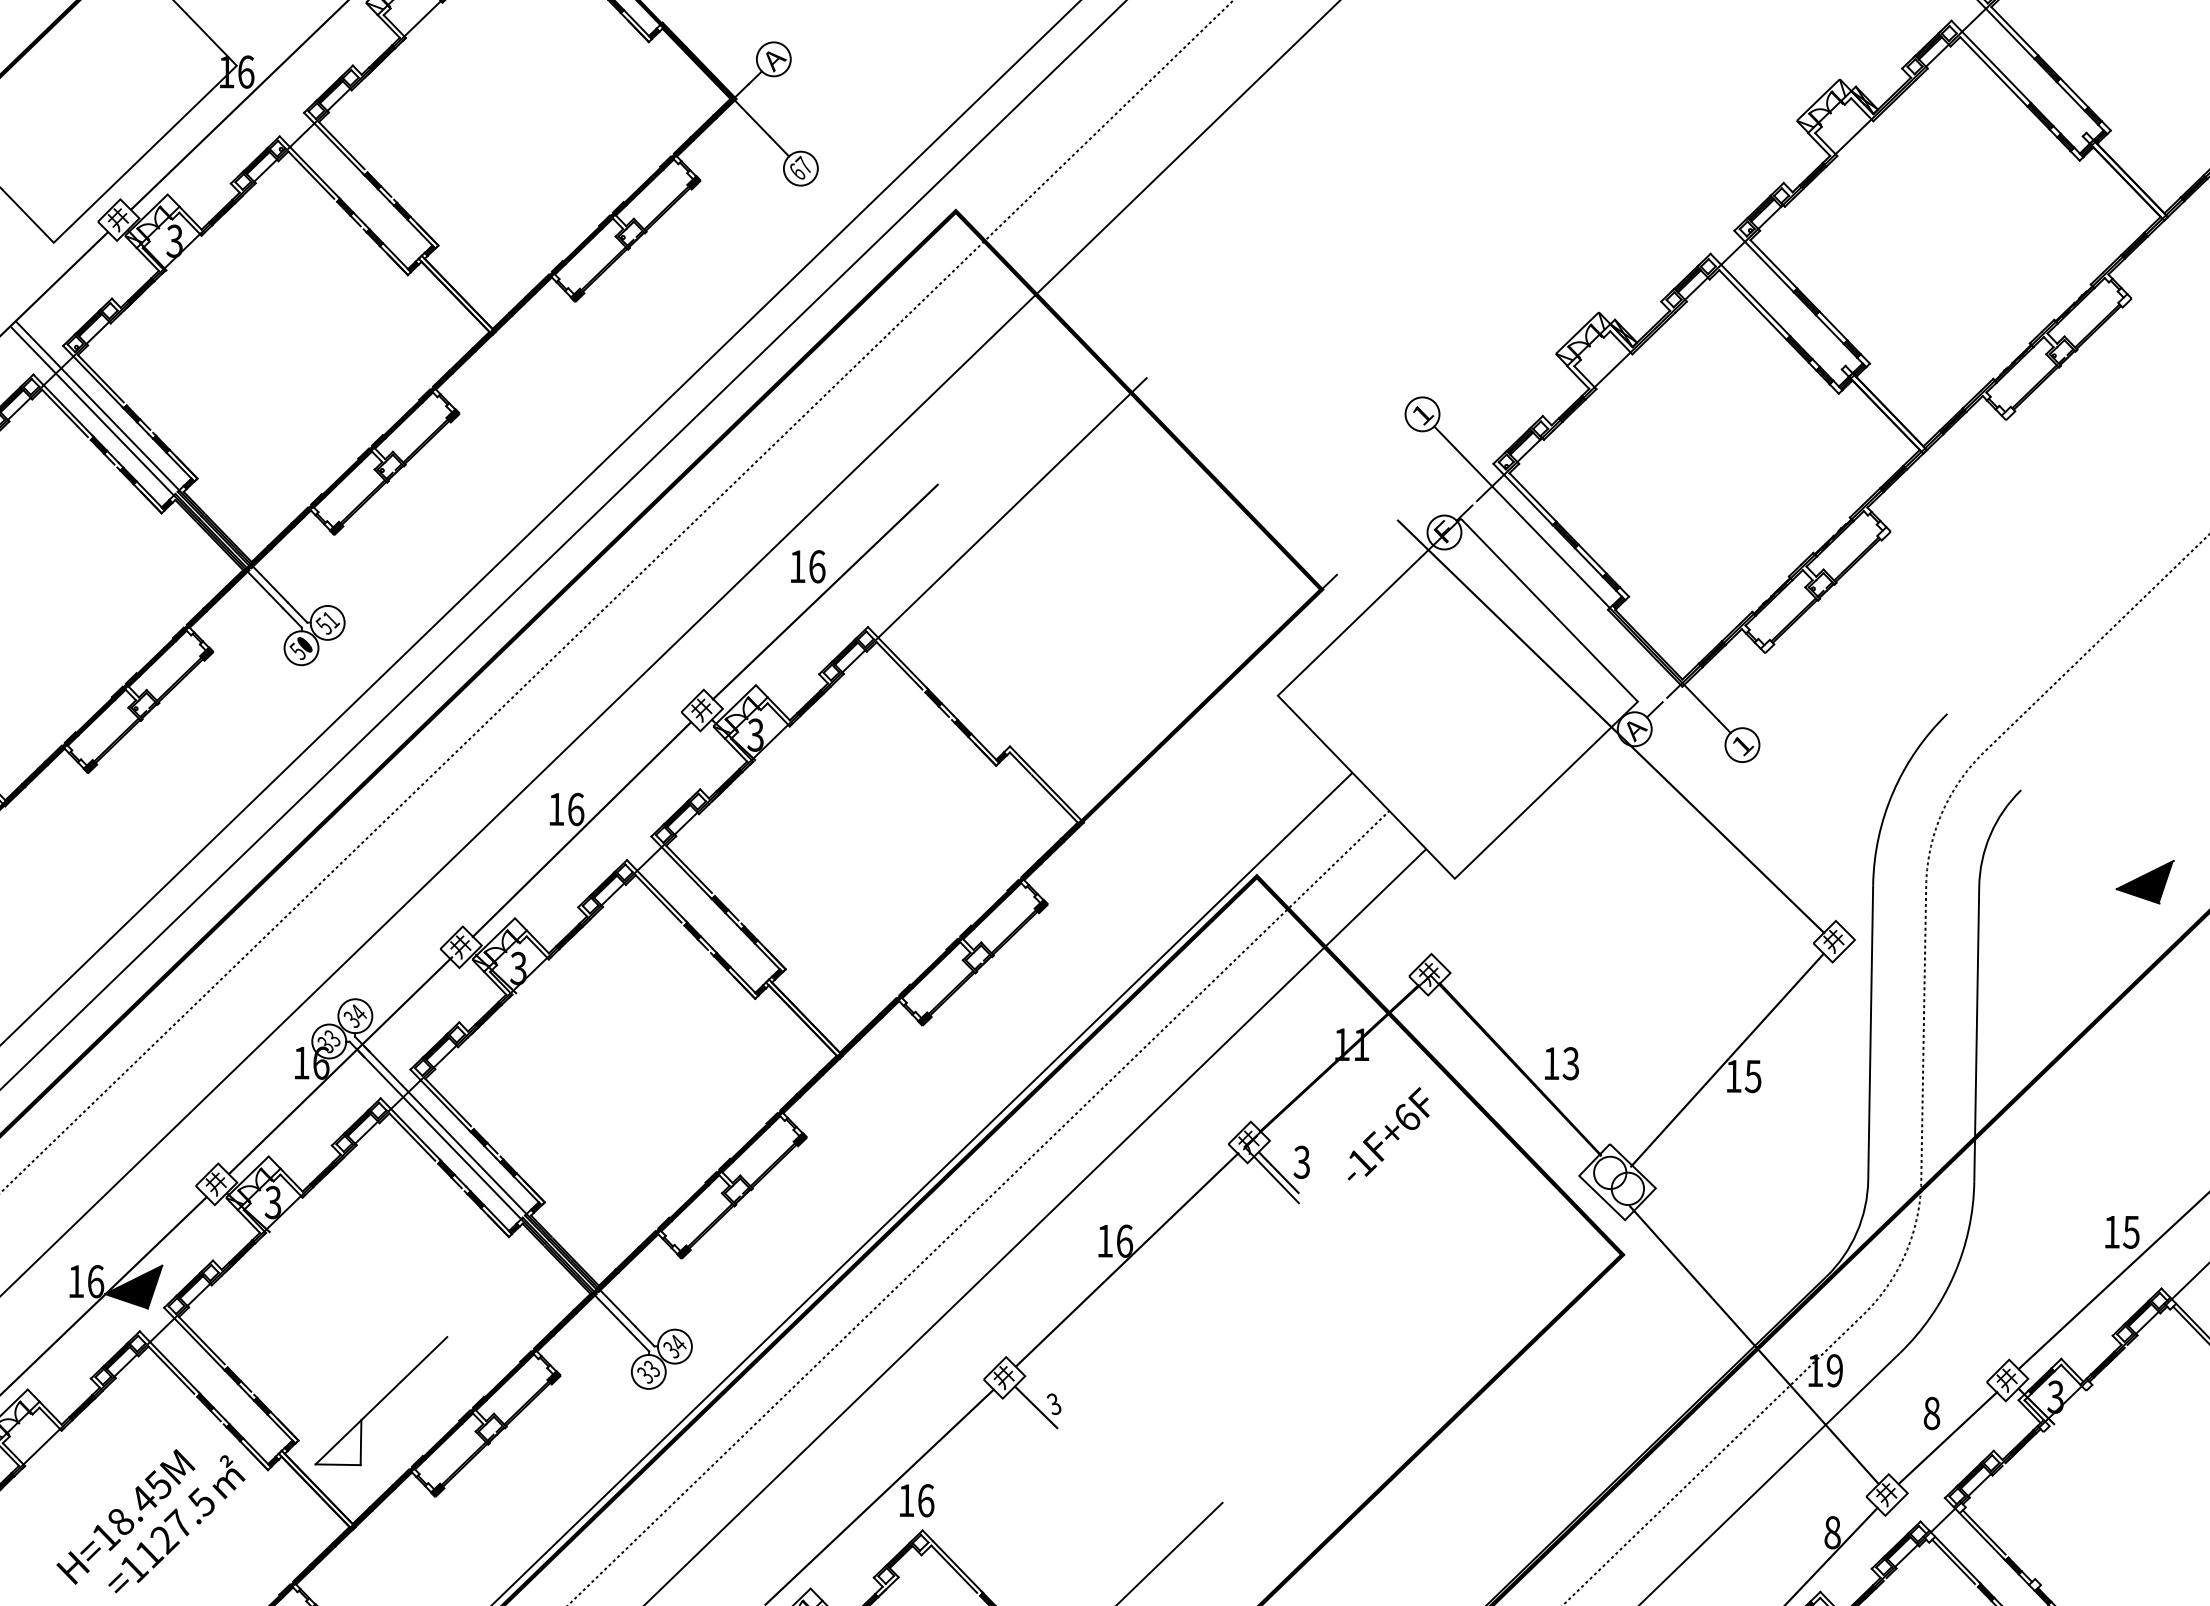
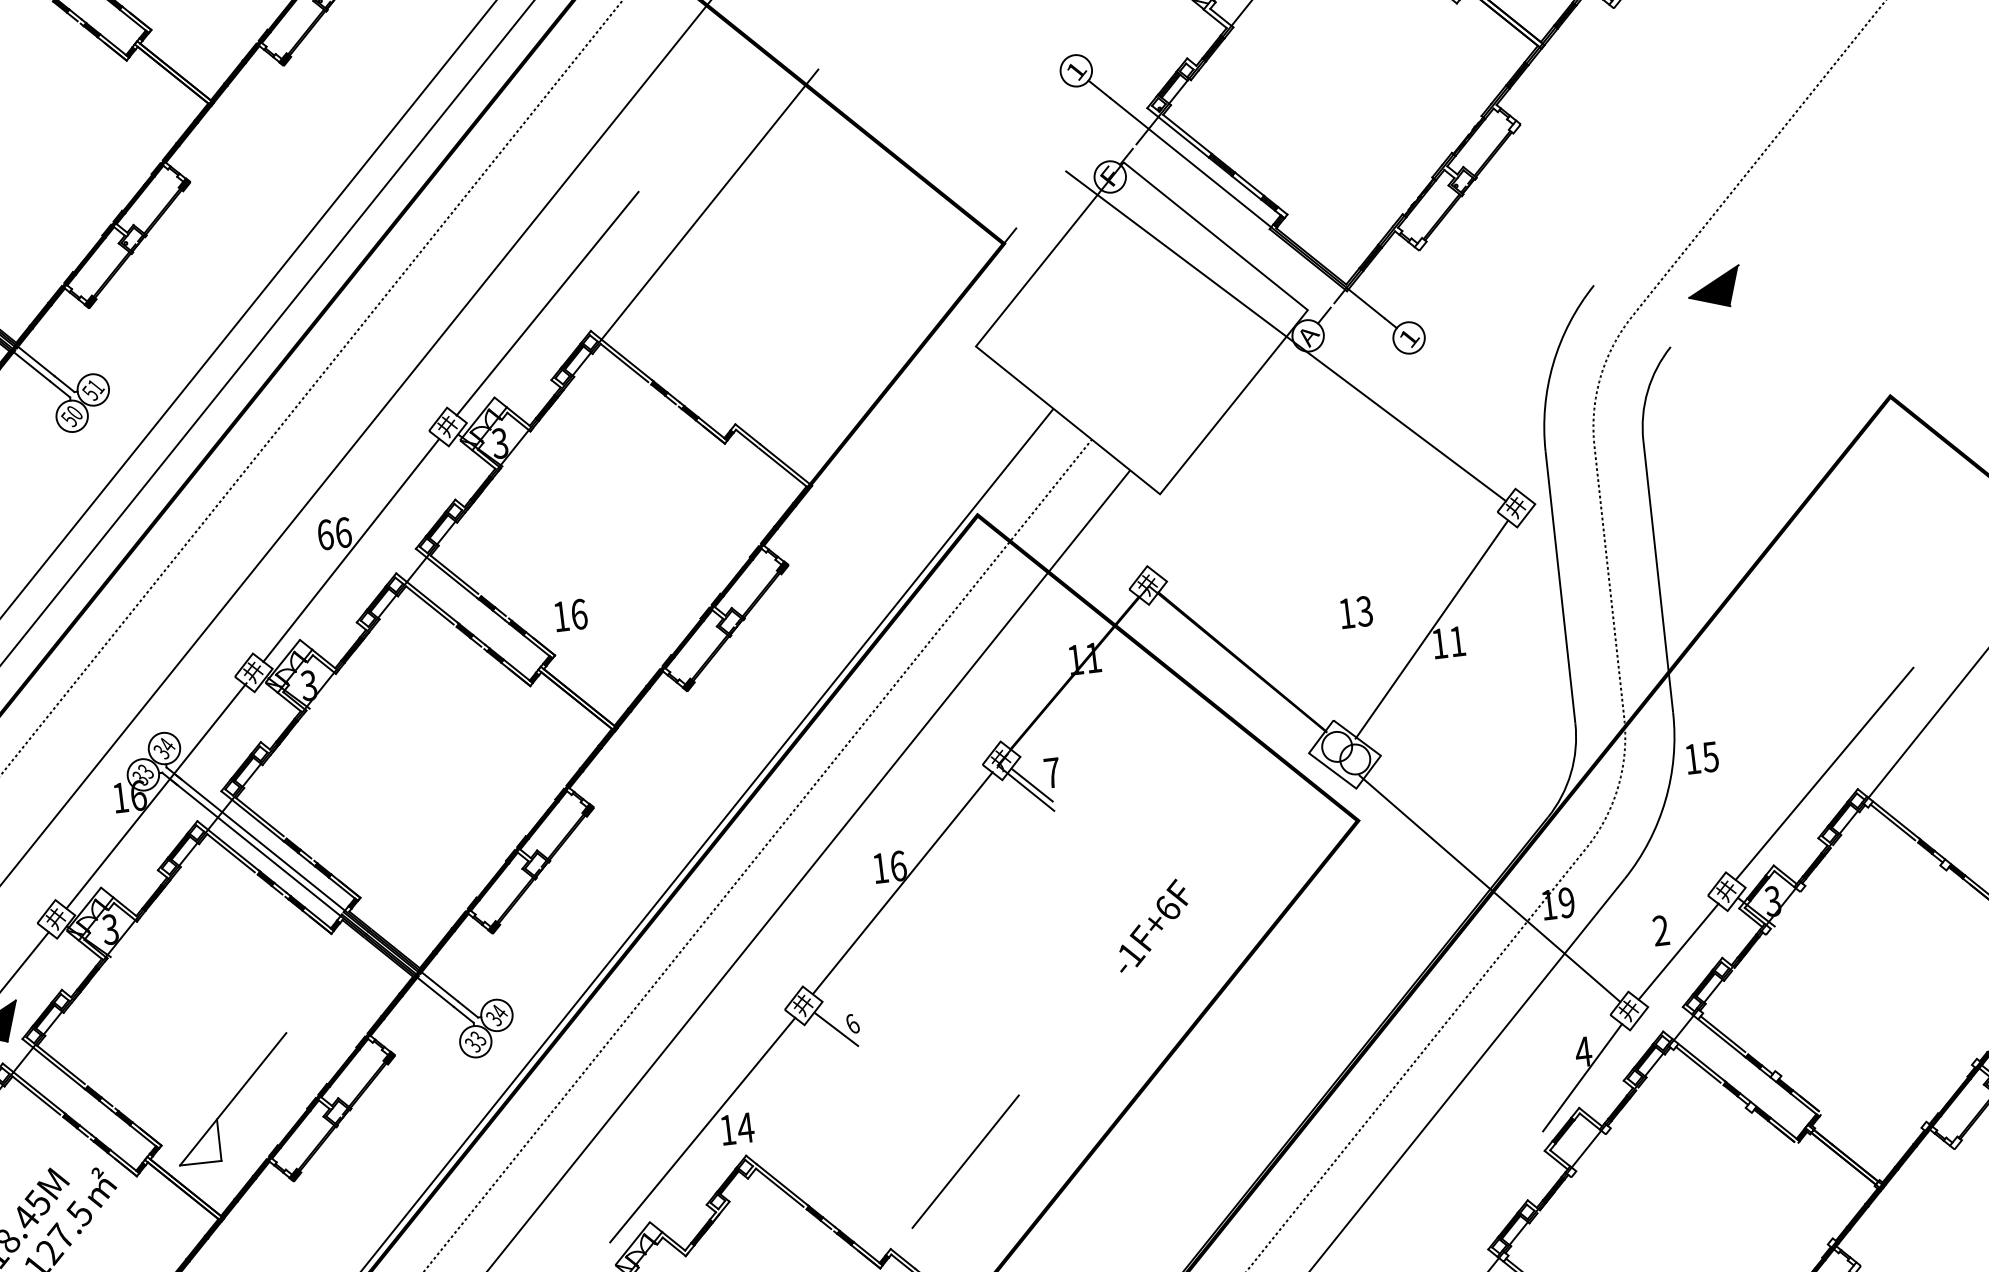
text: (808, 566) -> (571, 615), moved
text: (556, 809) -> (325, 535), 16 -> 66
part: (2144, 881) -> (1714, 287), moved
text: (1561, 1063) -> (1355, 612), moved
text: (1752, 1076) -> (1456, 641), 15 -> 11
text: (1388, 1133) -> (1152, 924), moved
text: (1301, 1161) -> (1051, 772), 3 -> 7
text: (2122, 1232) -> (1702, 758), moved
text: (1053, 1404) -> (851, 1024), 3 -> 6
text: (1931, 1413) -> (1660, 930), 8 -> 2
text: (925, 1500) -> (745, 1127), 16 -> 14
text: (1832, 1532) -> (1583, 1051), 8 -> 4

